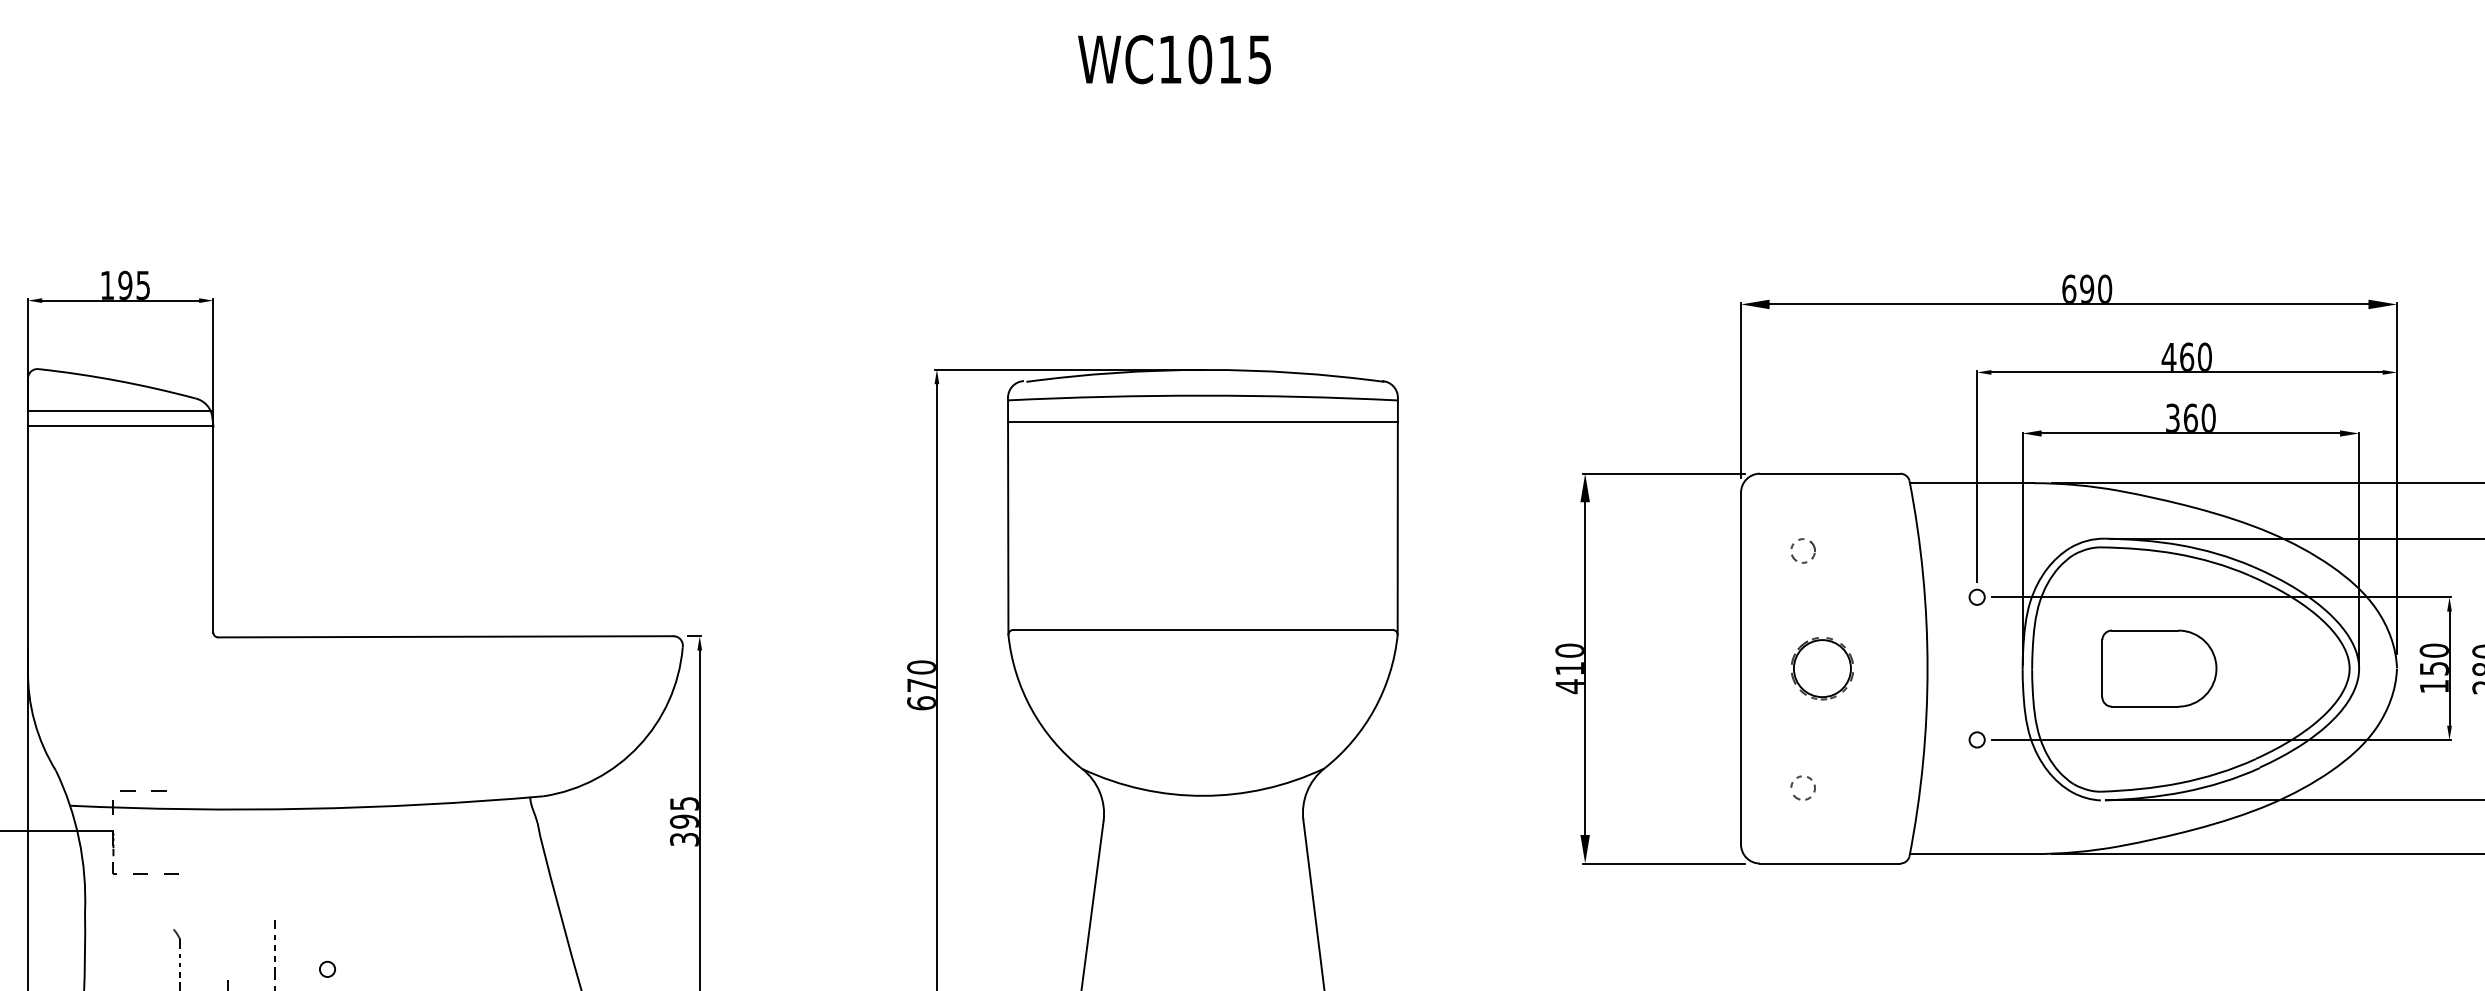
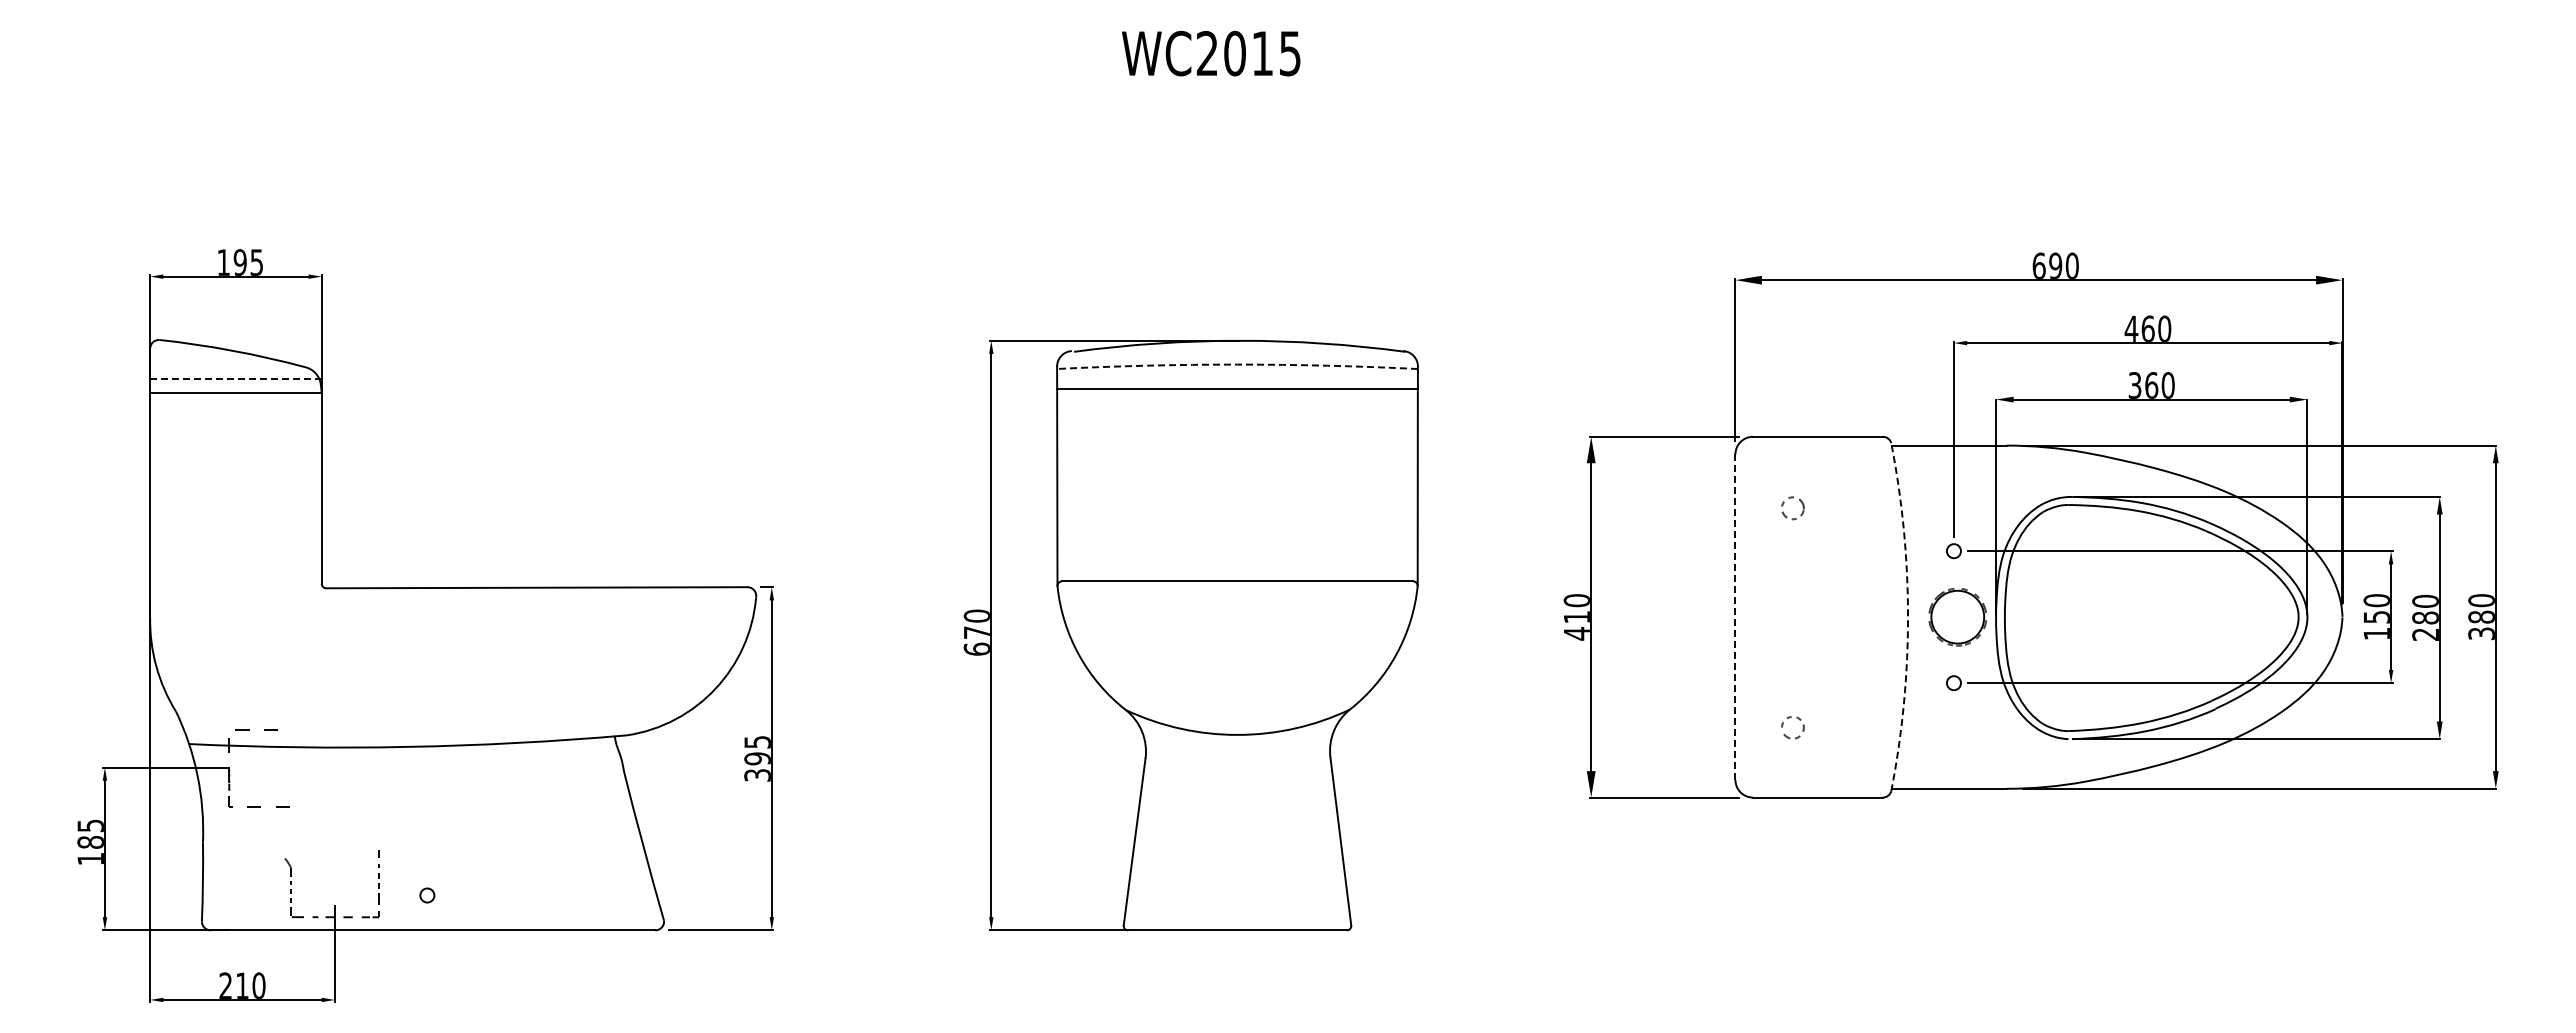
text: (1169, 58) -> (1206, 52), WC1015 -> WC2015
arc: (1202, 395) -> (1237, 364), solid -> dashed
line: (120, 411) -> (235, 379), solid -> dashed
line: (1741, 668) -> (1735, 617), solid -> dashed
part: (1822, 668) -> (1957, 617), moved
arc: (1928, 668) -> (1908, 617), solid -> dashed
part: (2159, 668) -> (2122, 617), removed

